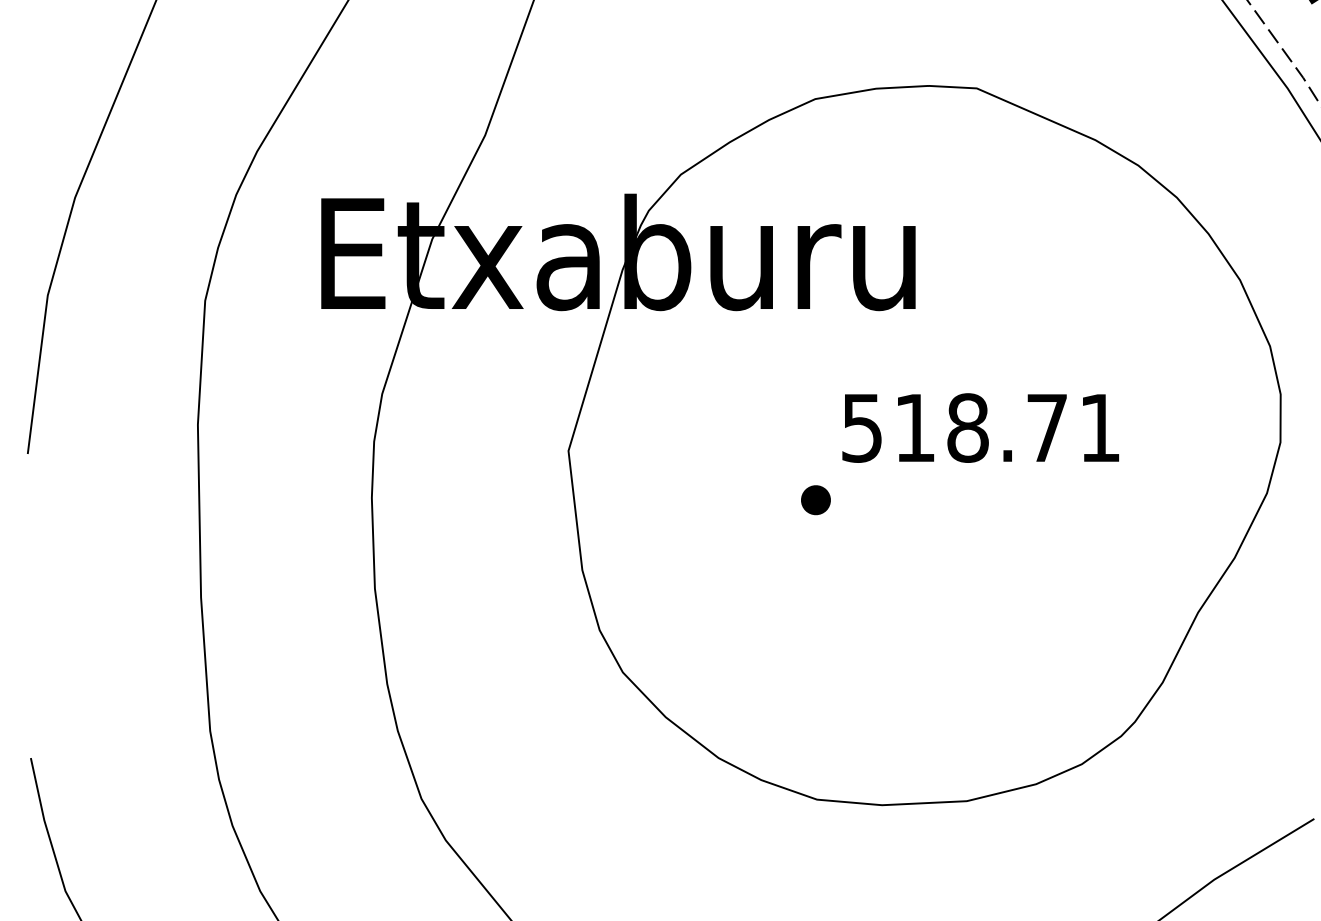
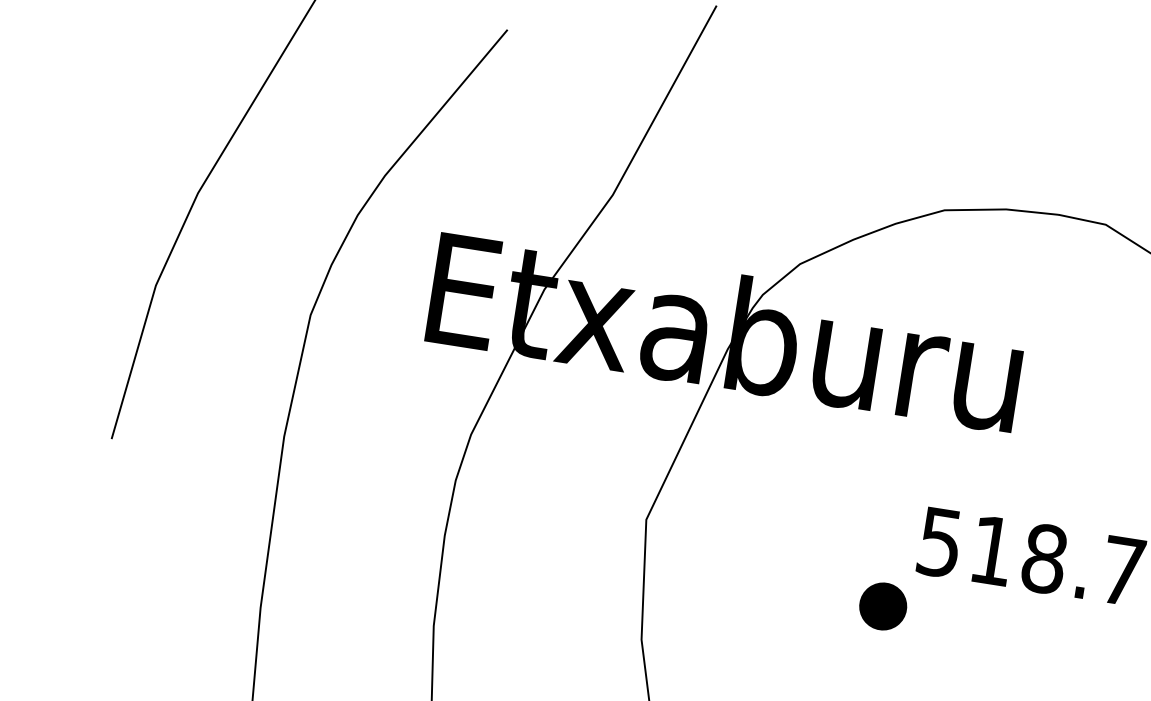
part: (815, 500) -> (882, 606), size x1.6

